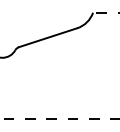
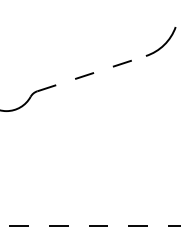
line: (48, 37) -> (92, 73), solid -> dashed

